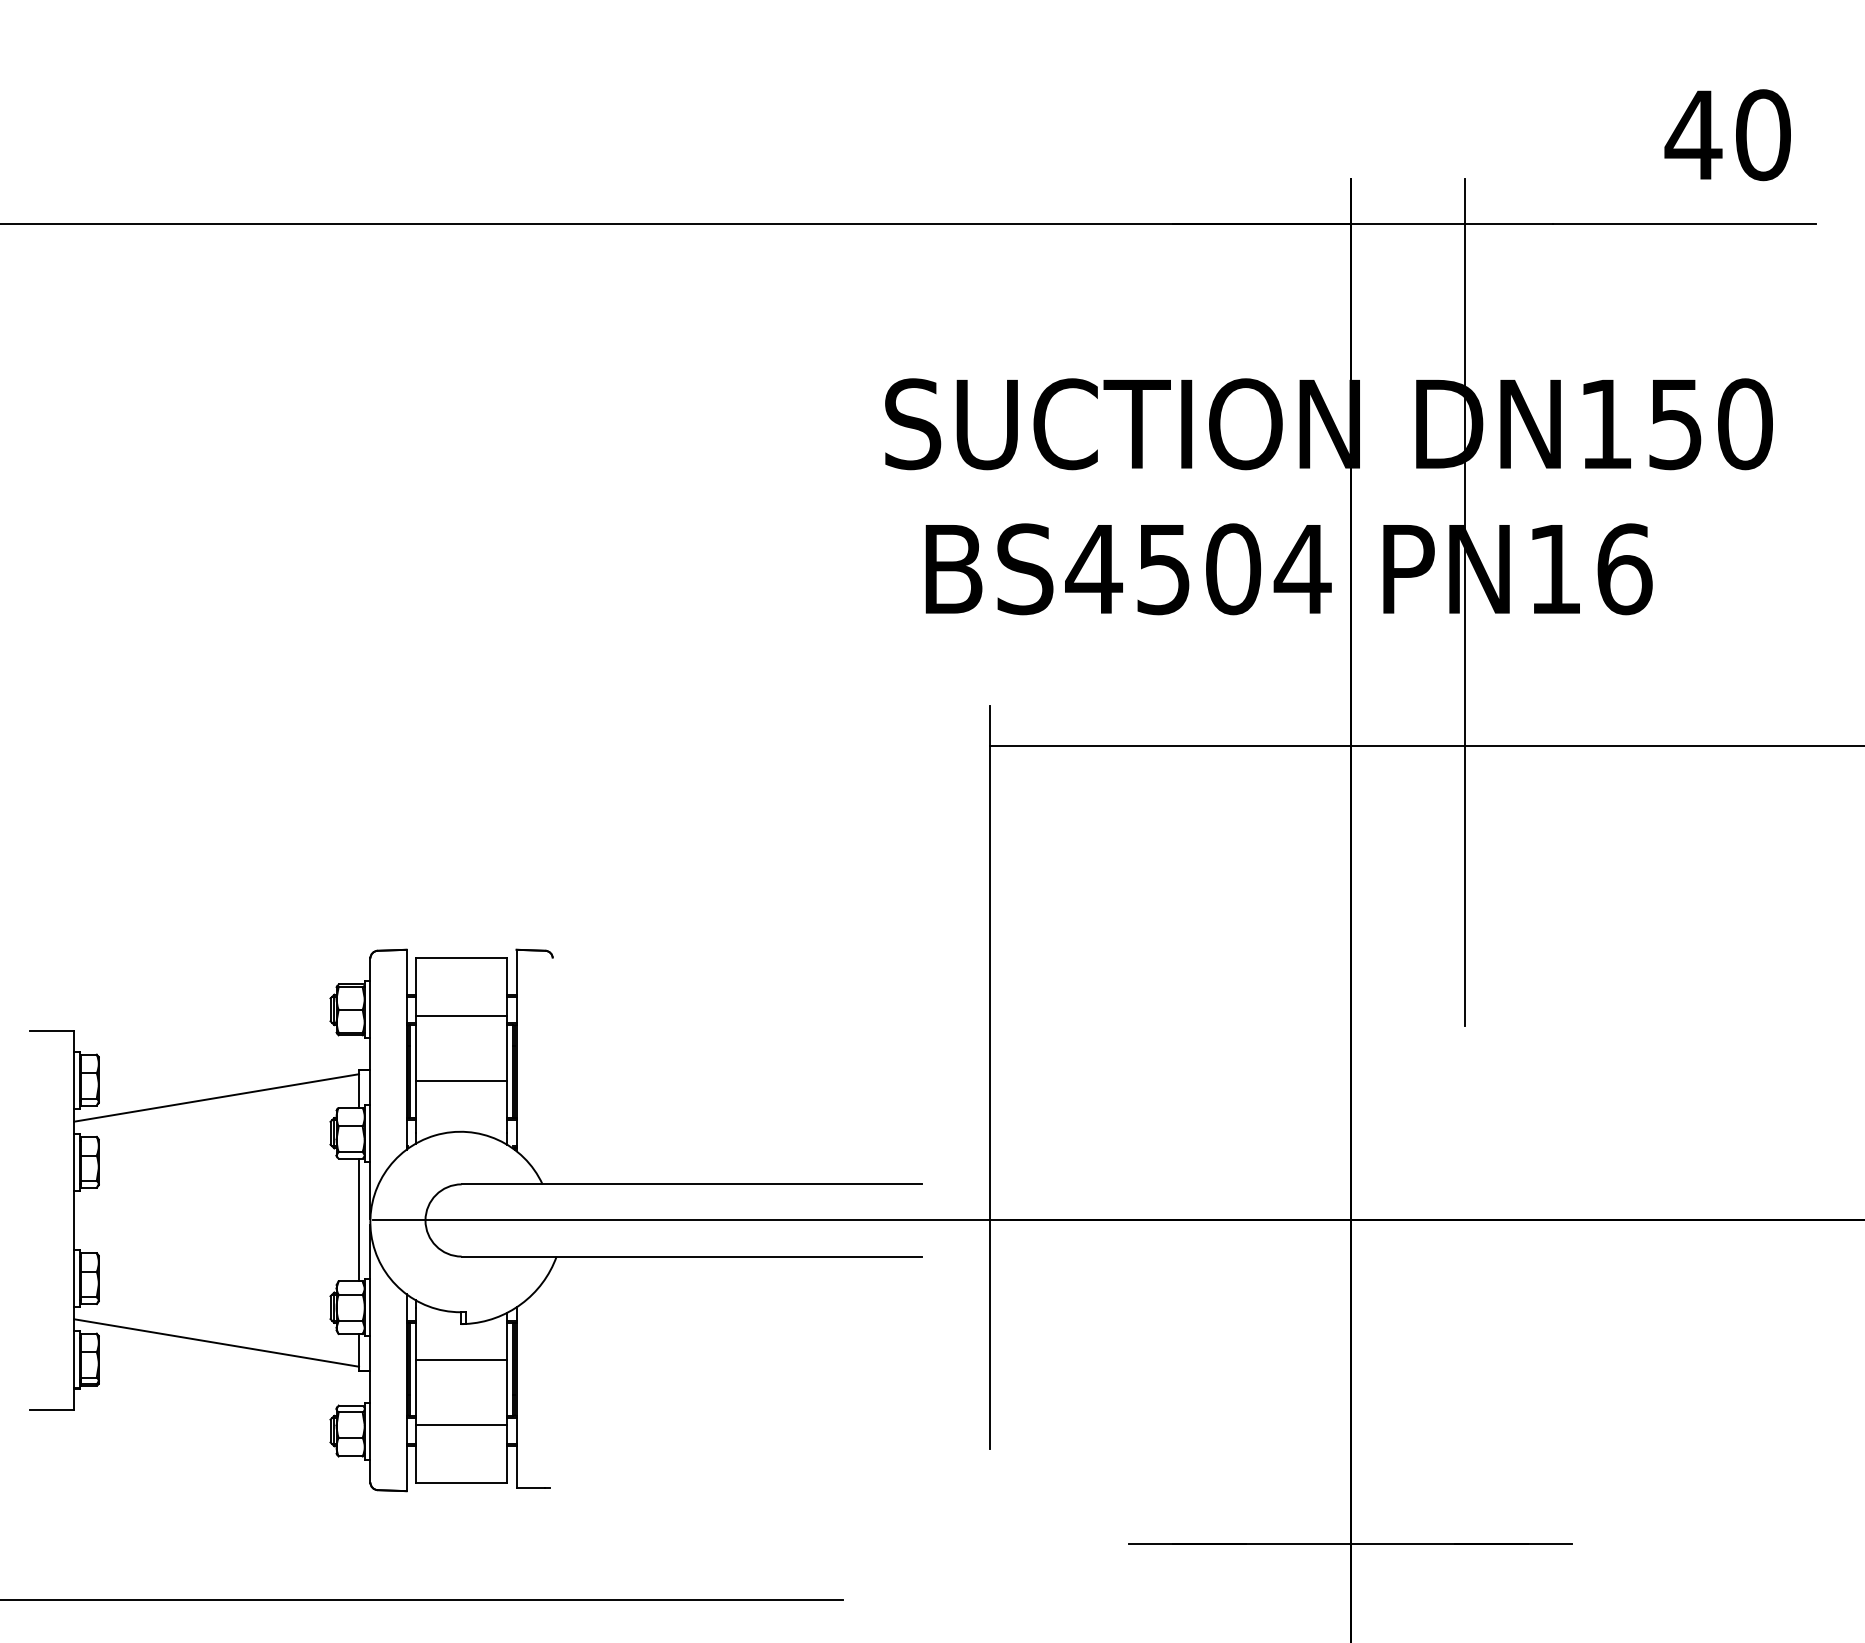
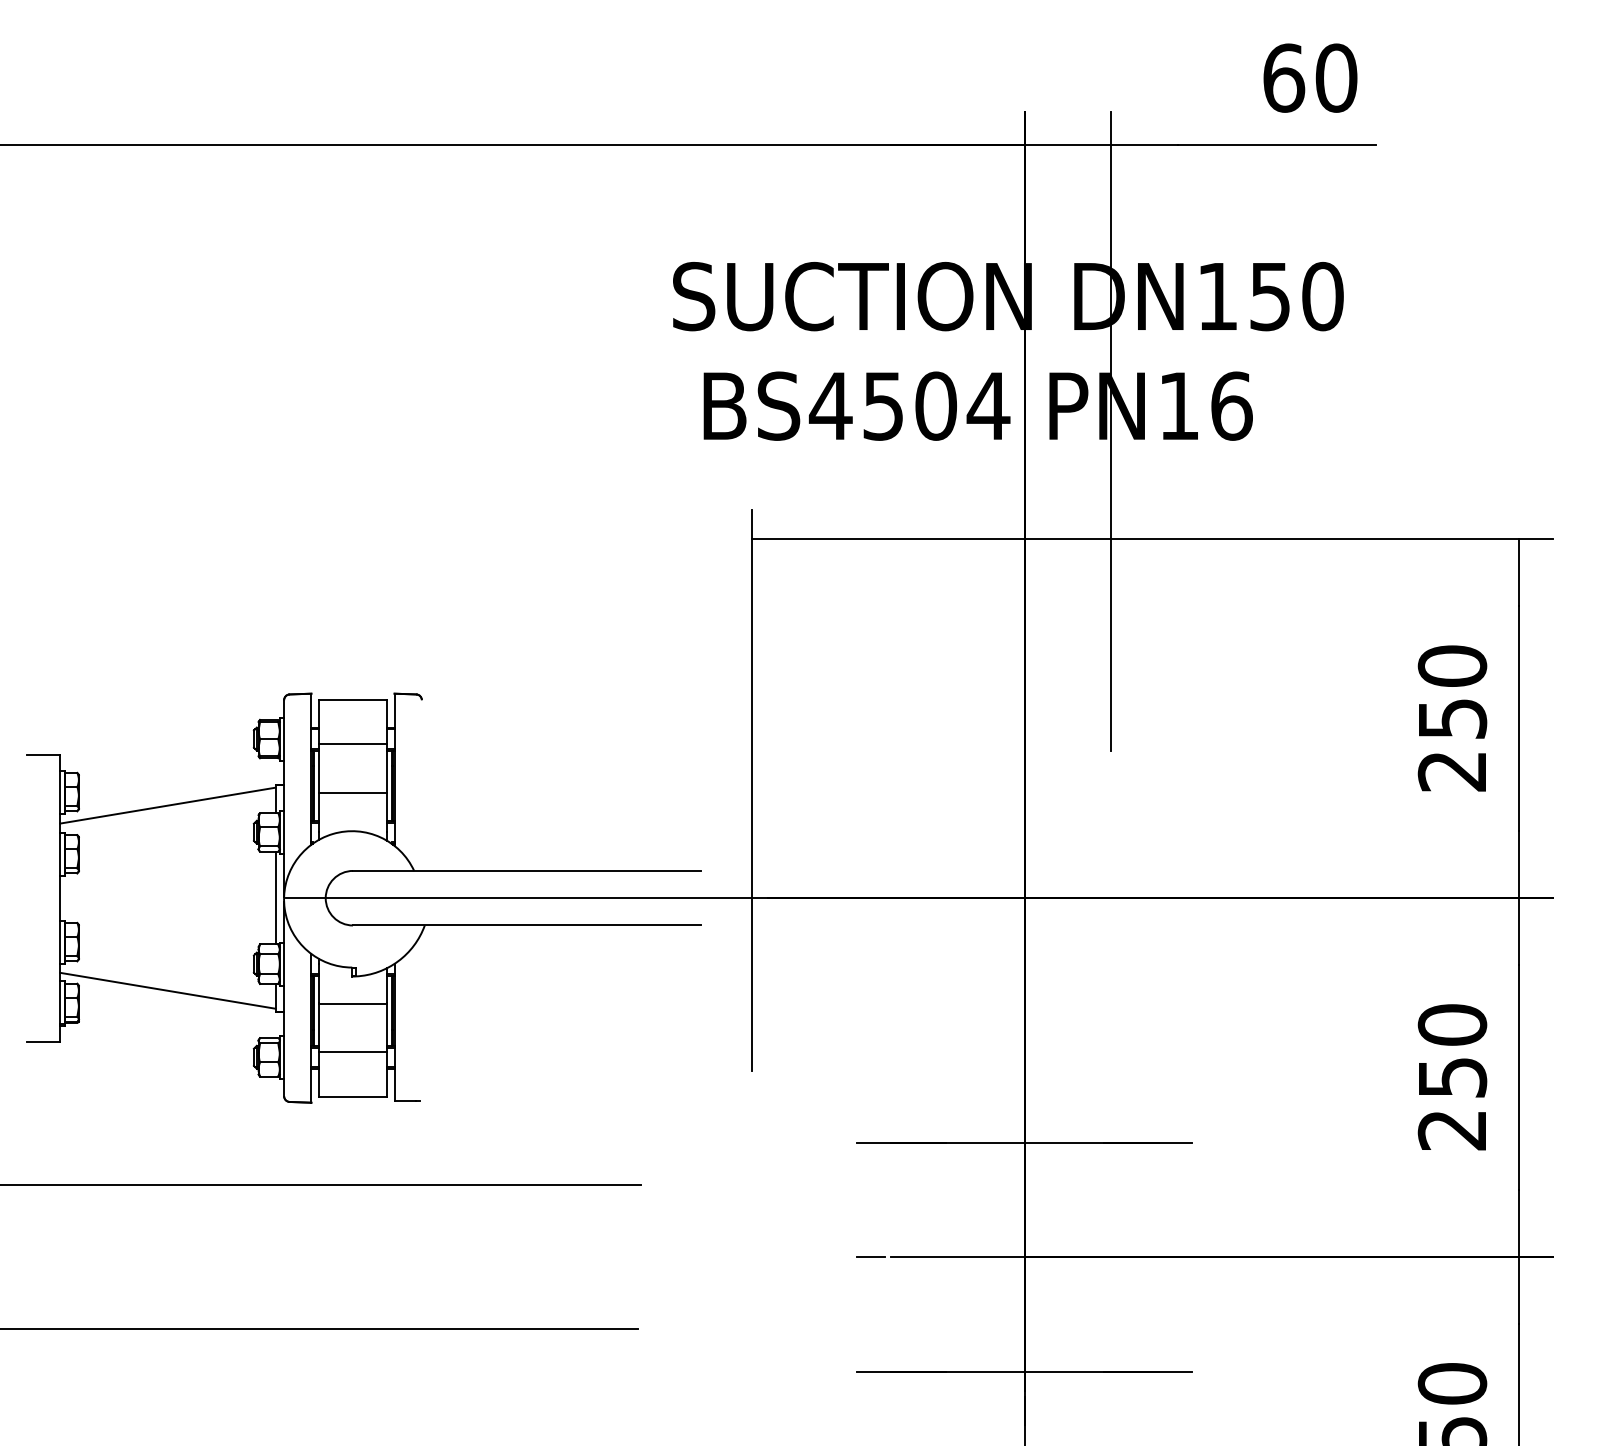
text: (1693, 134) -> (1283, 77), 40 -> 60

